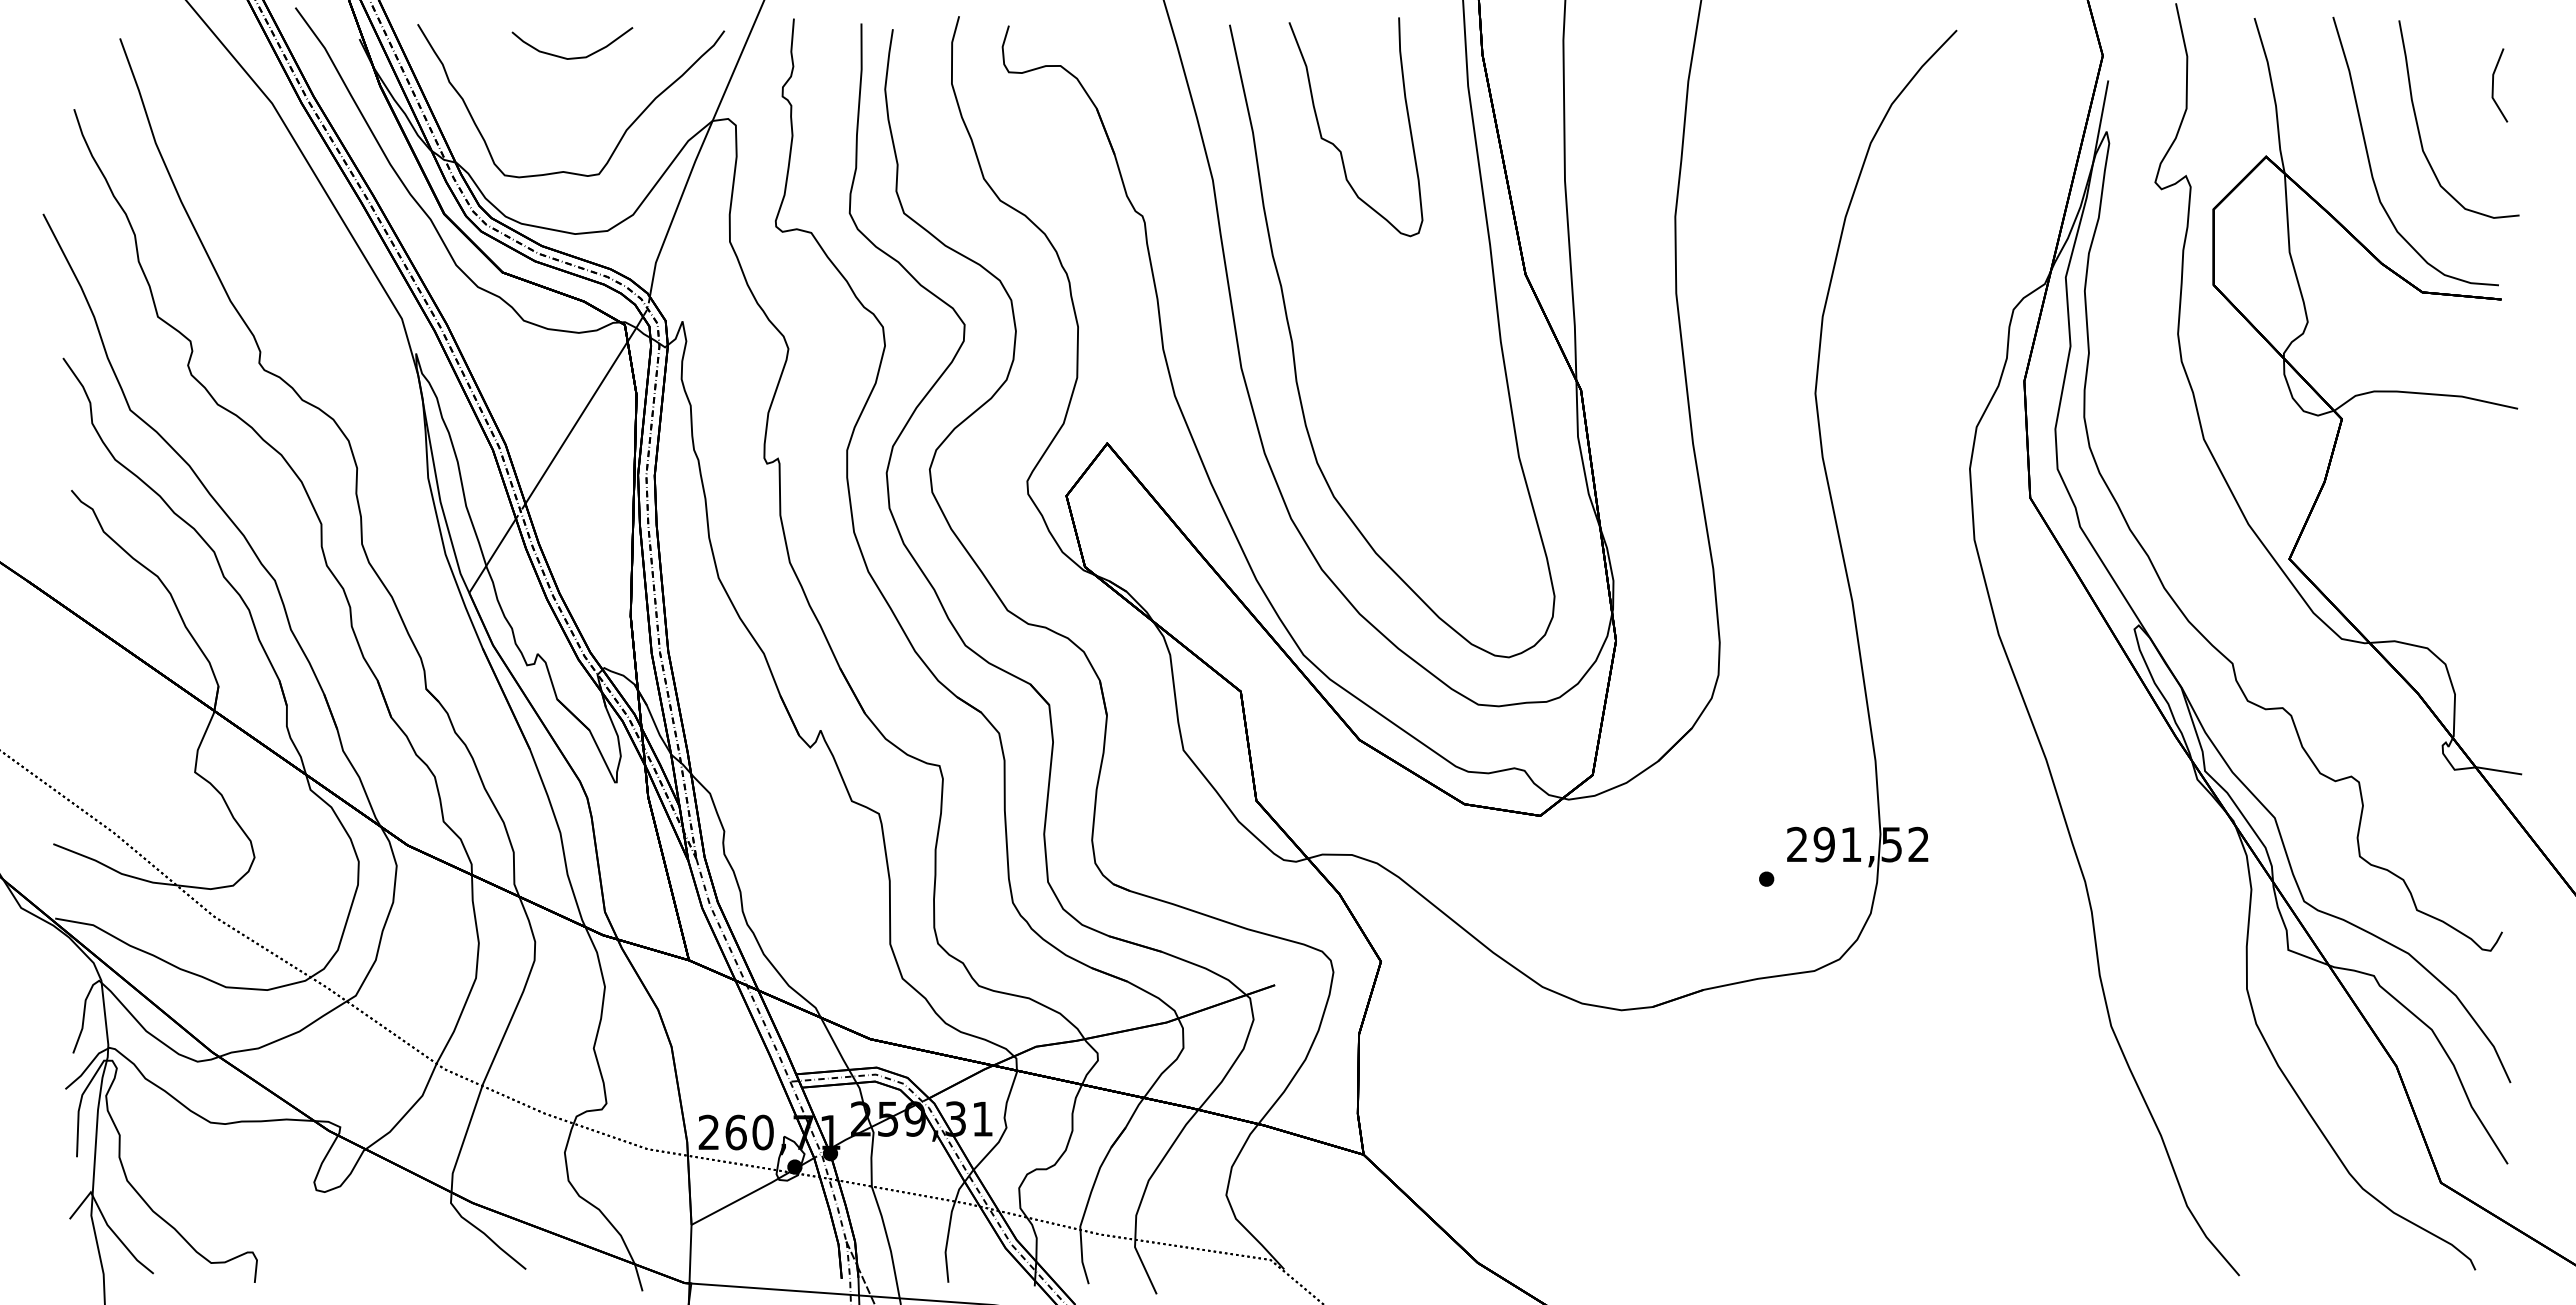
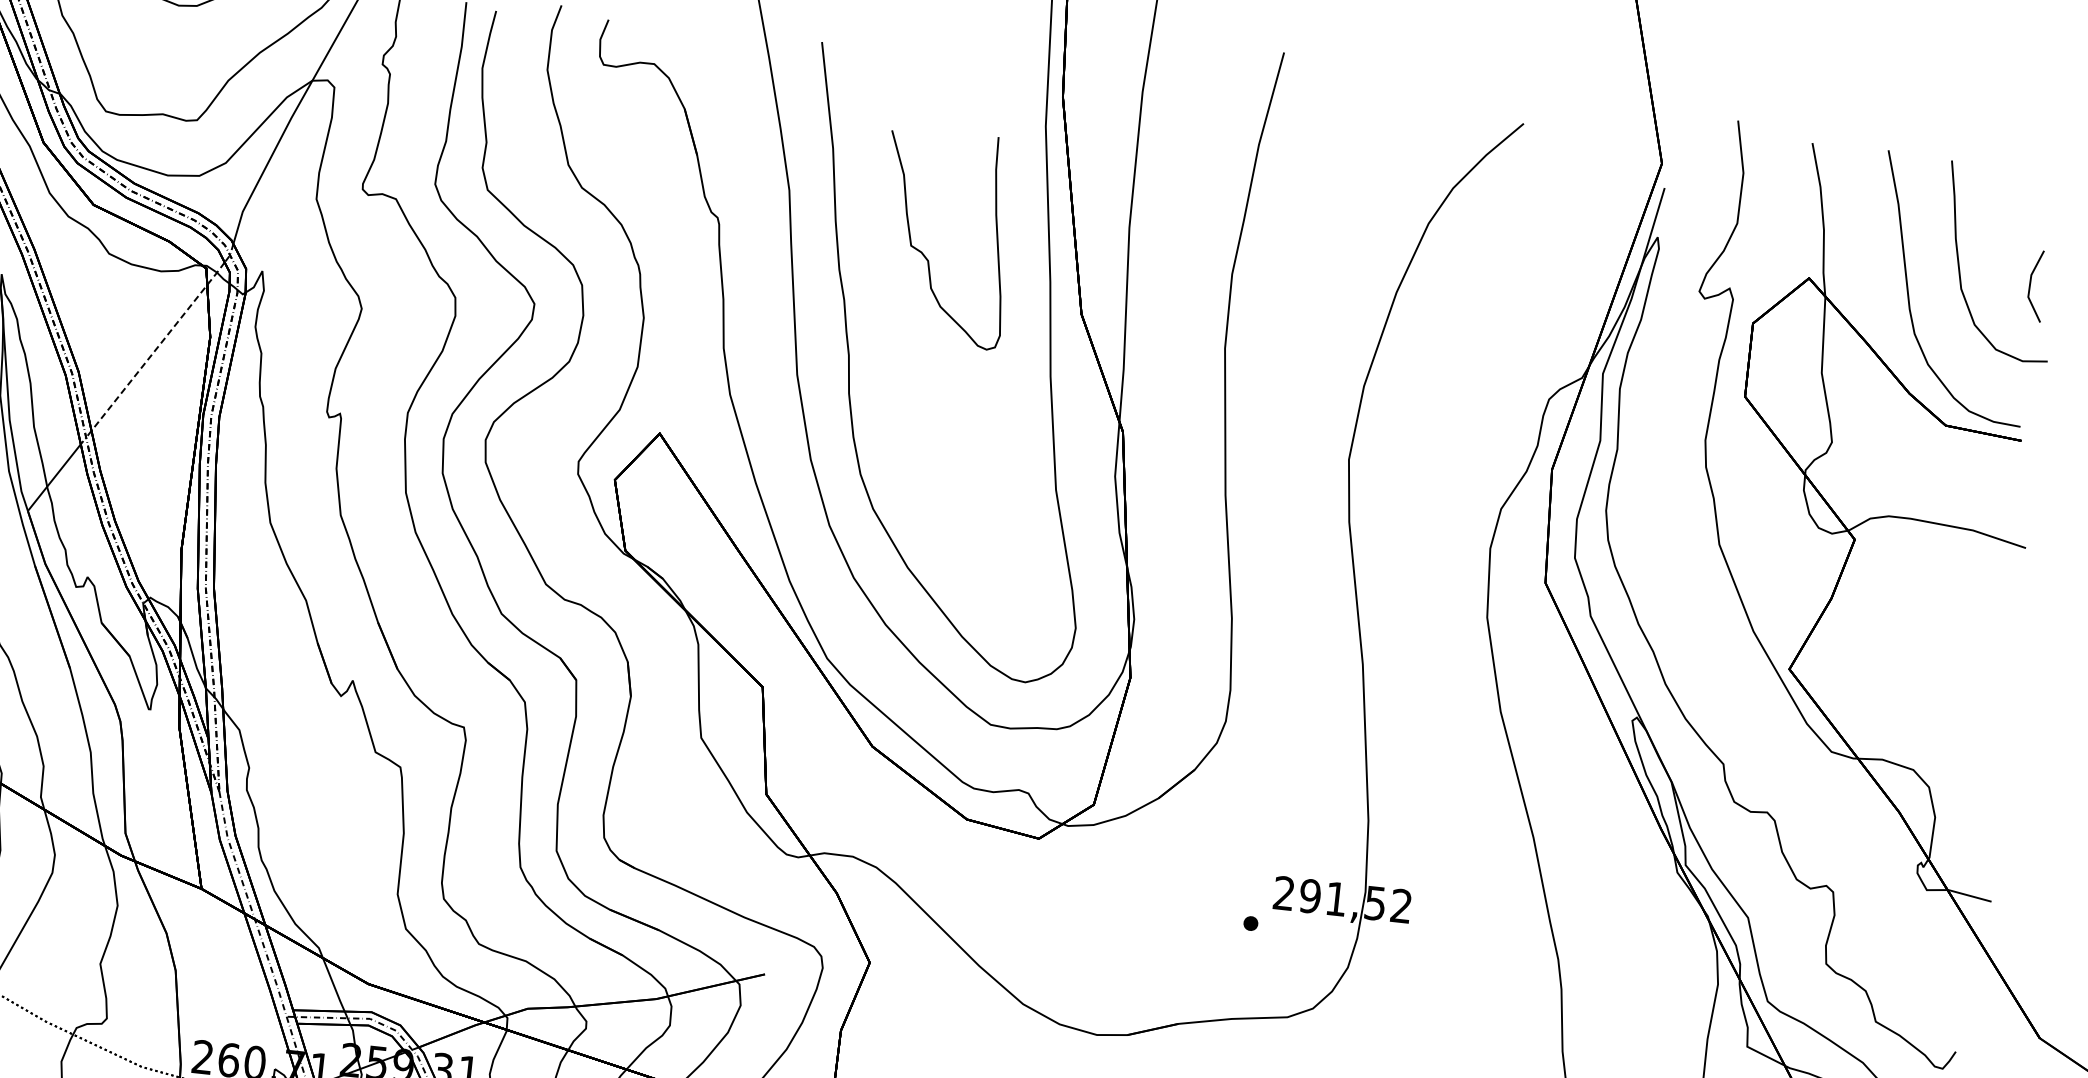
line: (2493, 85) -> (2030, 285), moved
curve: (1336, 146) -> (924, 255), moved
line: (584, 409) -> (158, 345), solid -> dashed

